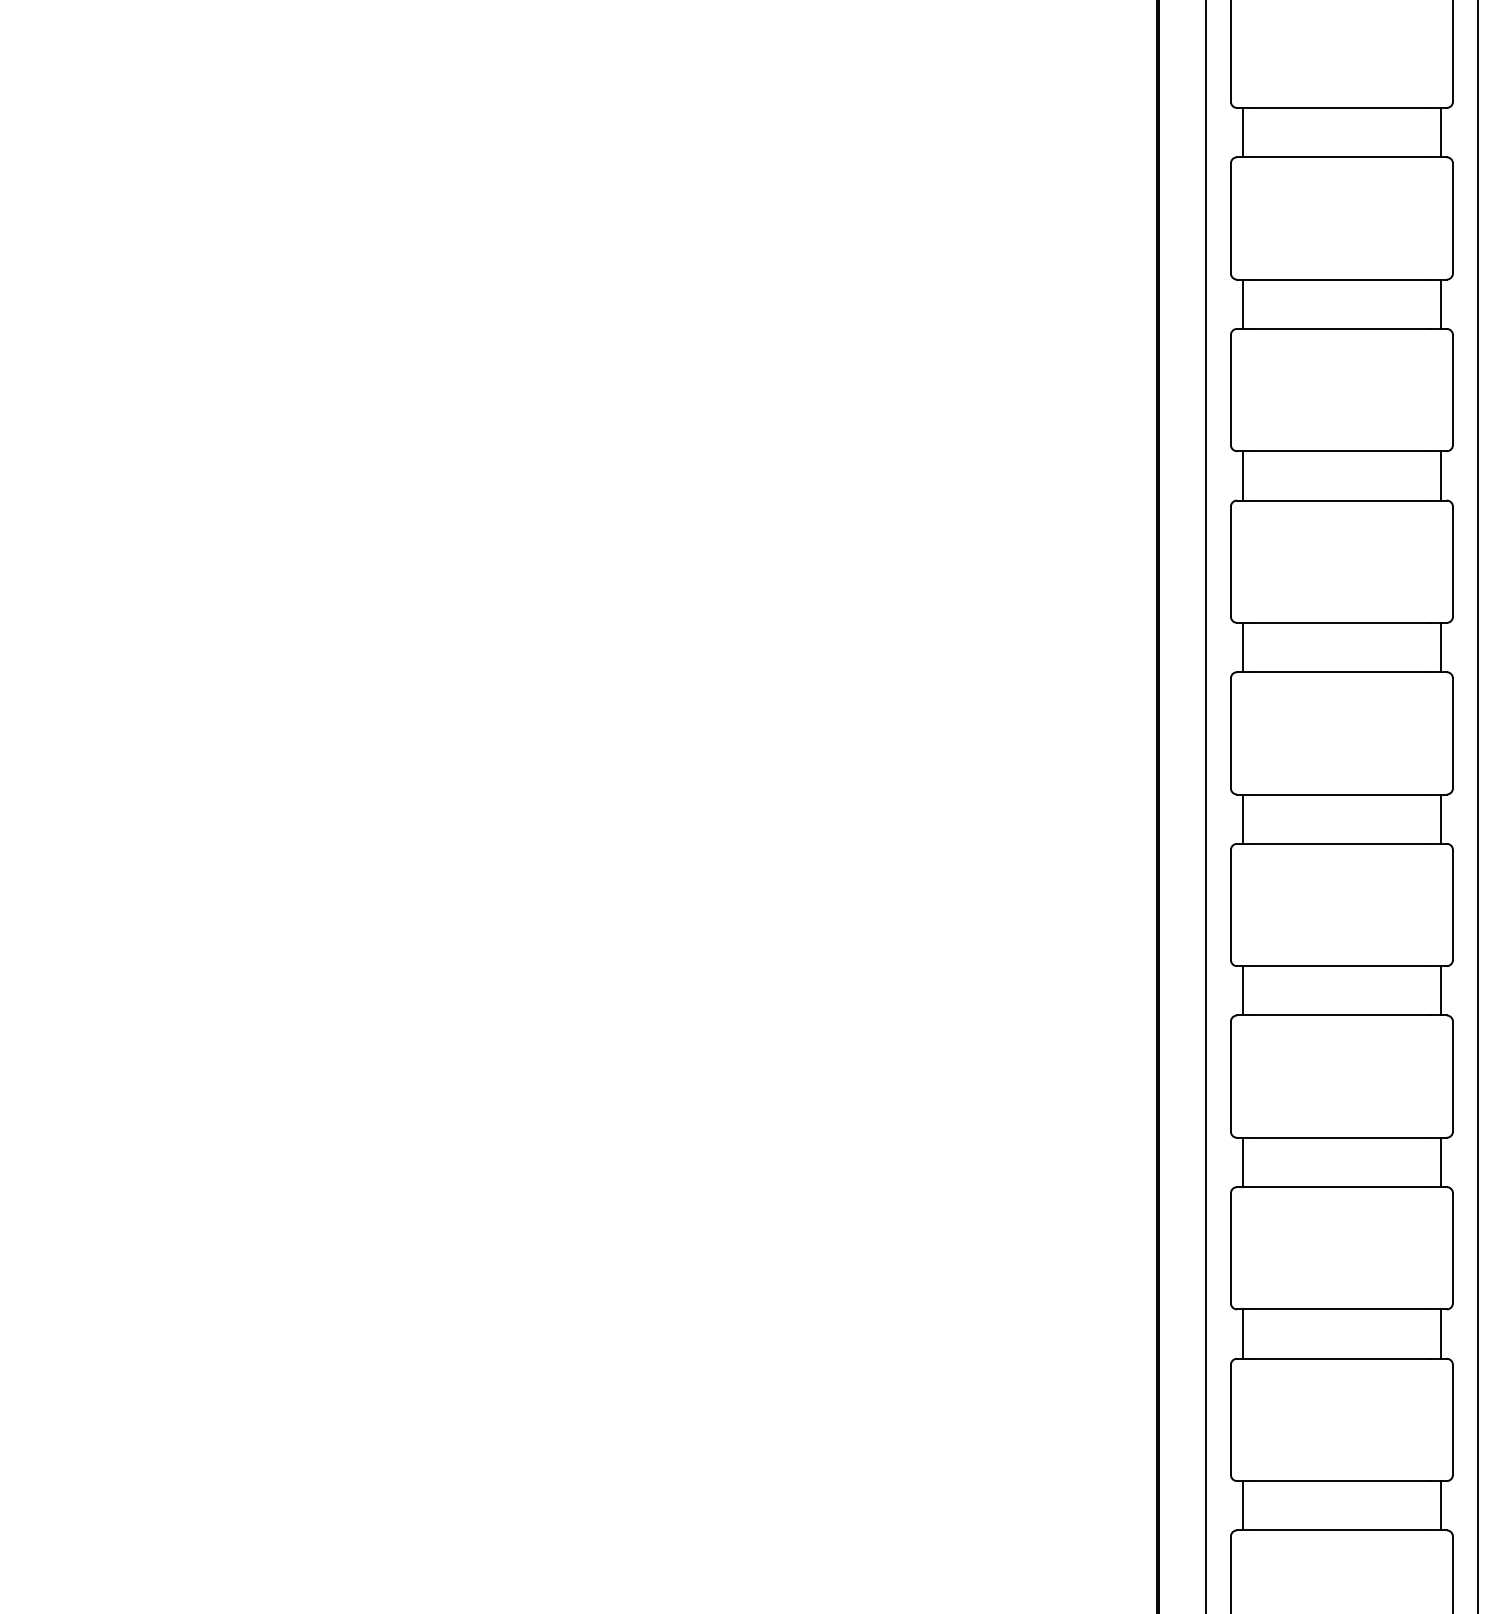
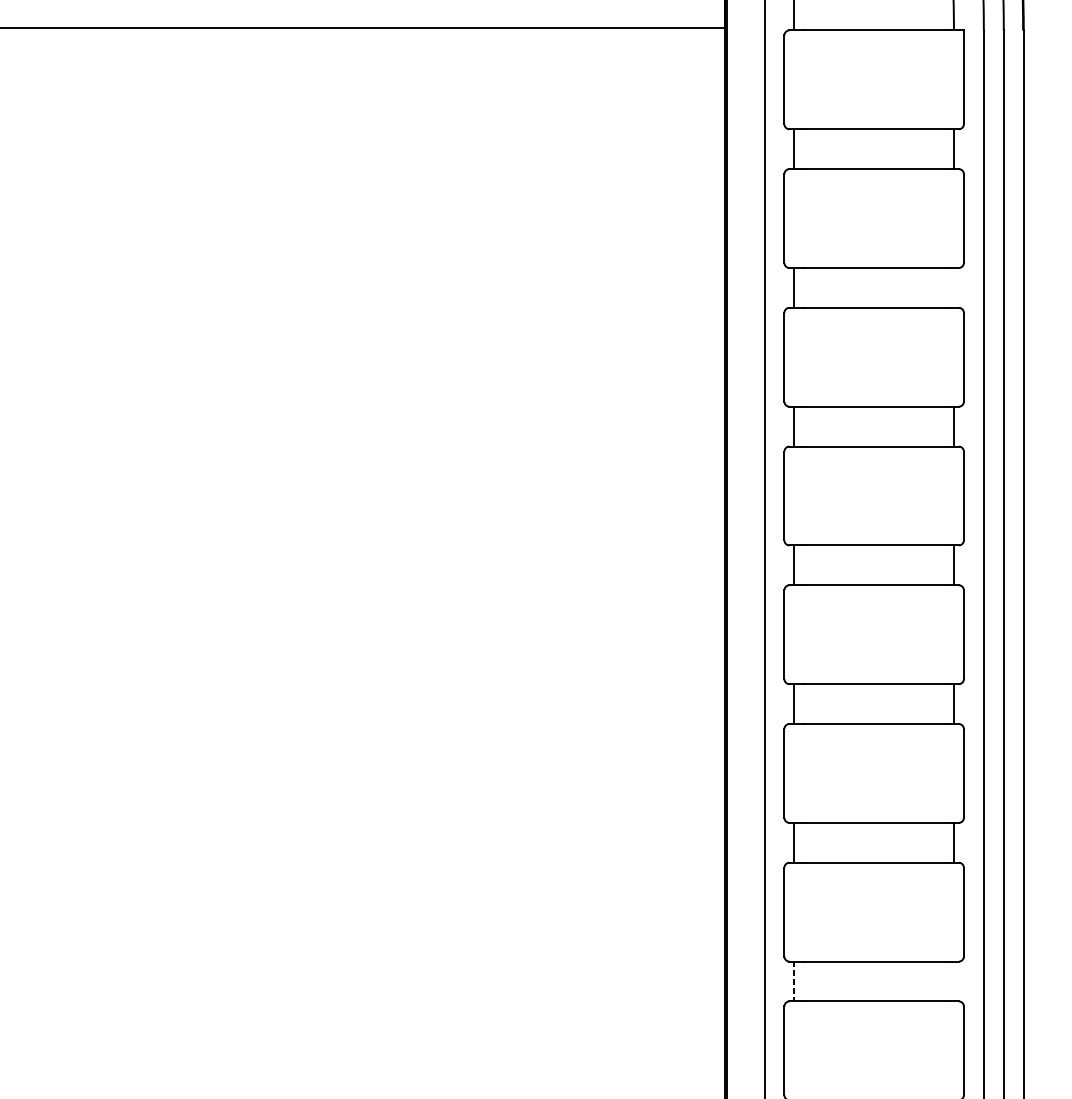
line: (1440, 303) -> (953, 287), removed
line: (1243, 1162) -> (794, 981), solid -> dashed
line: (1440, 1162) -> (953, 981), removed

